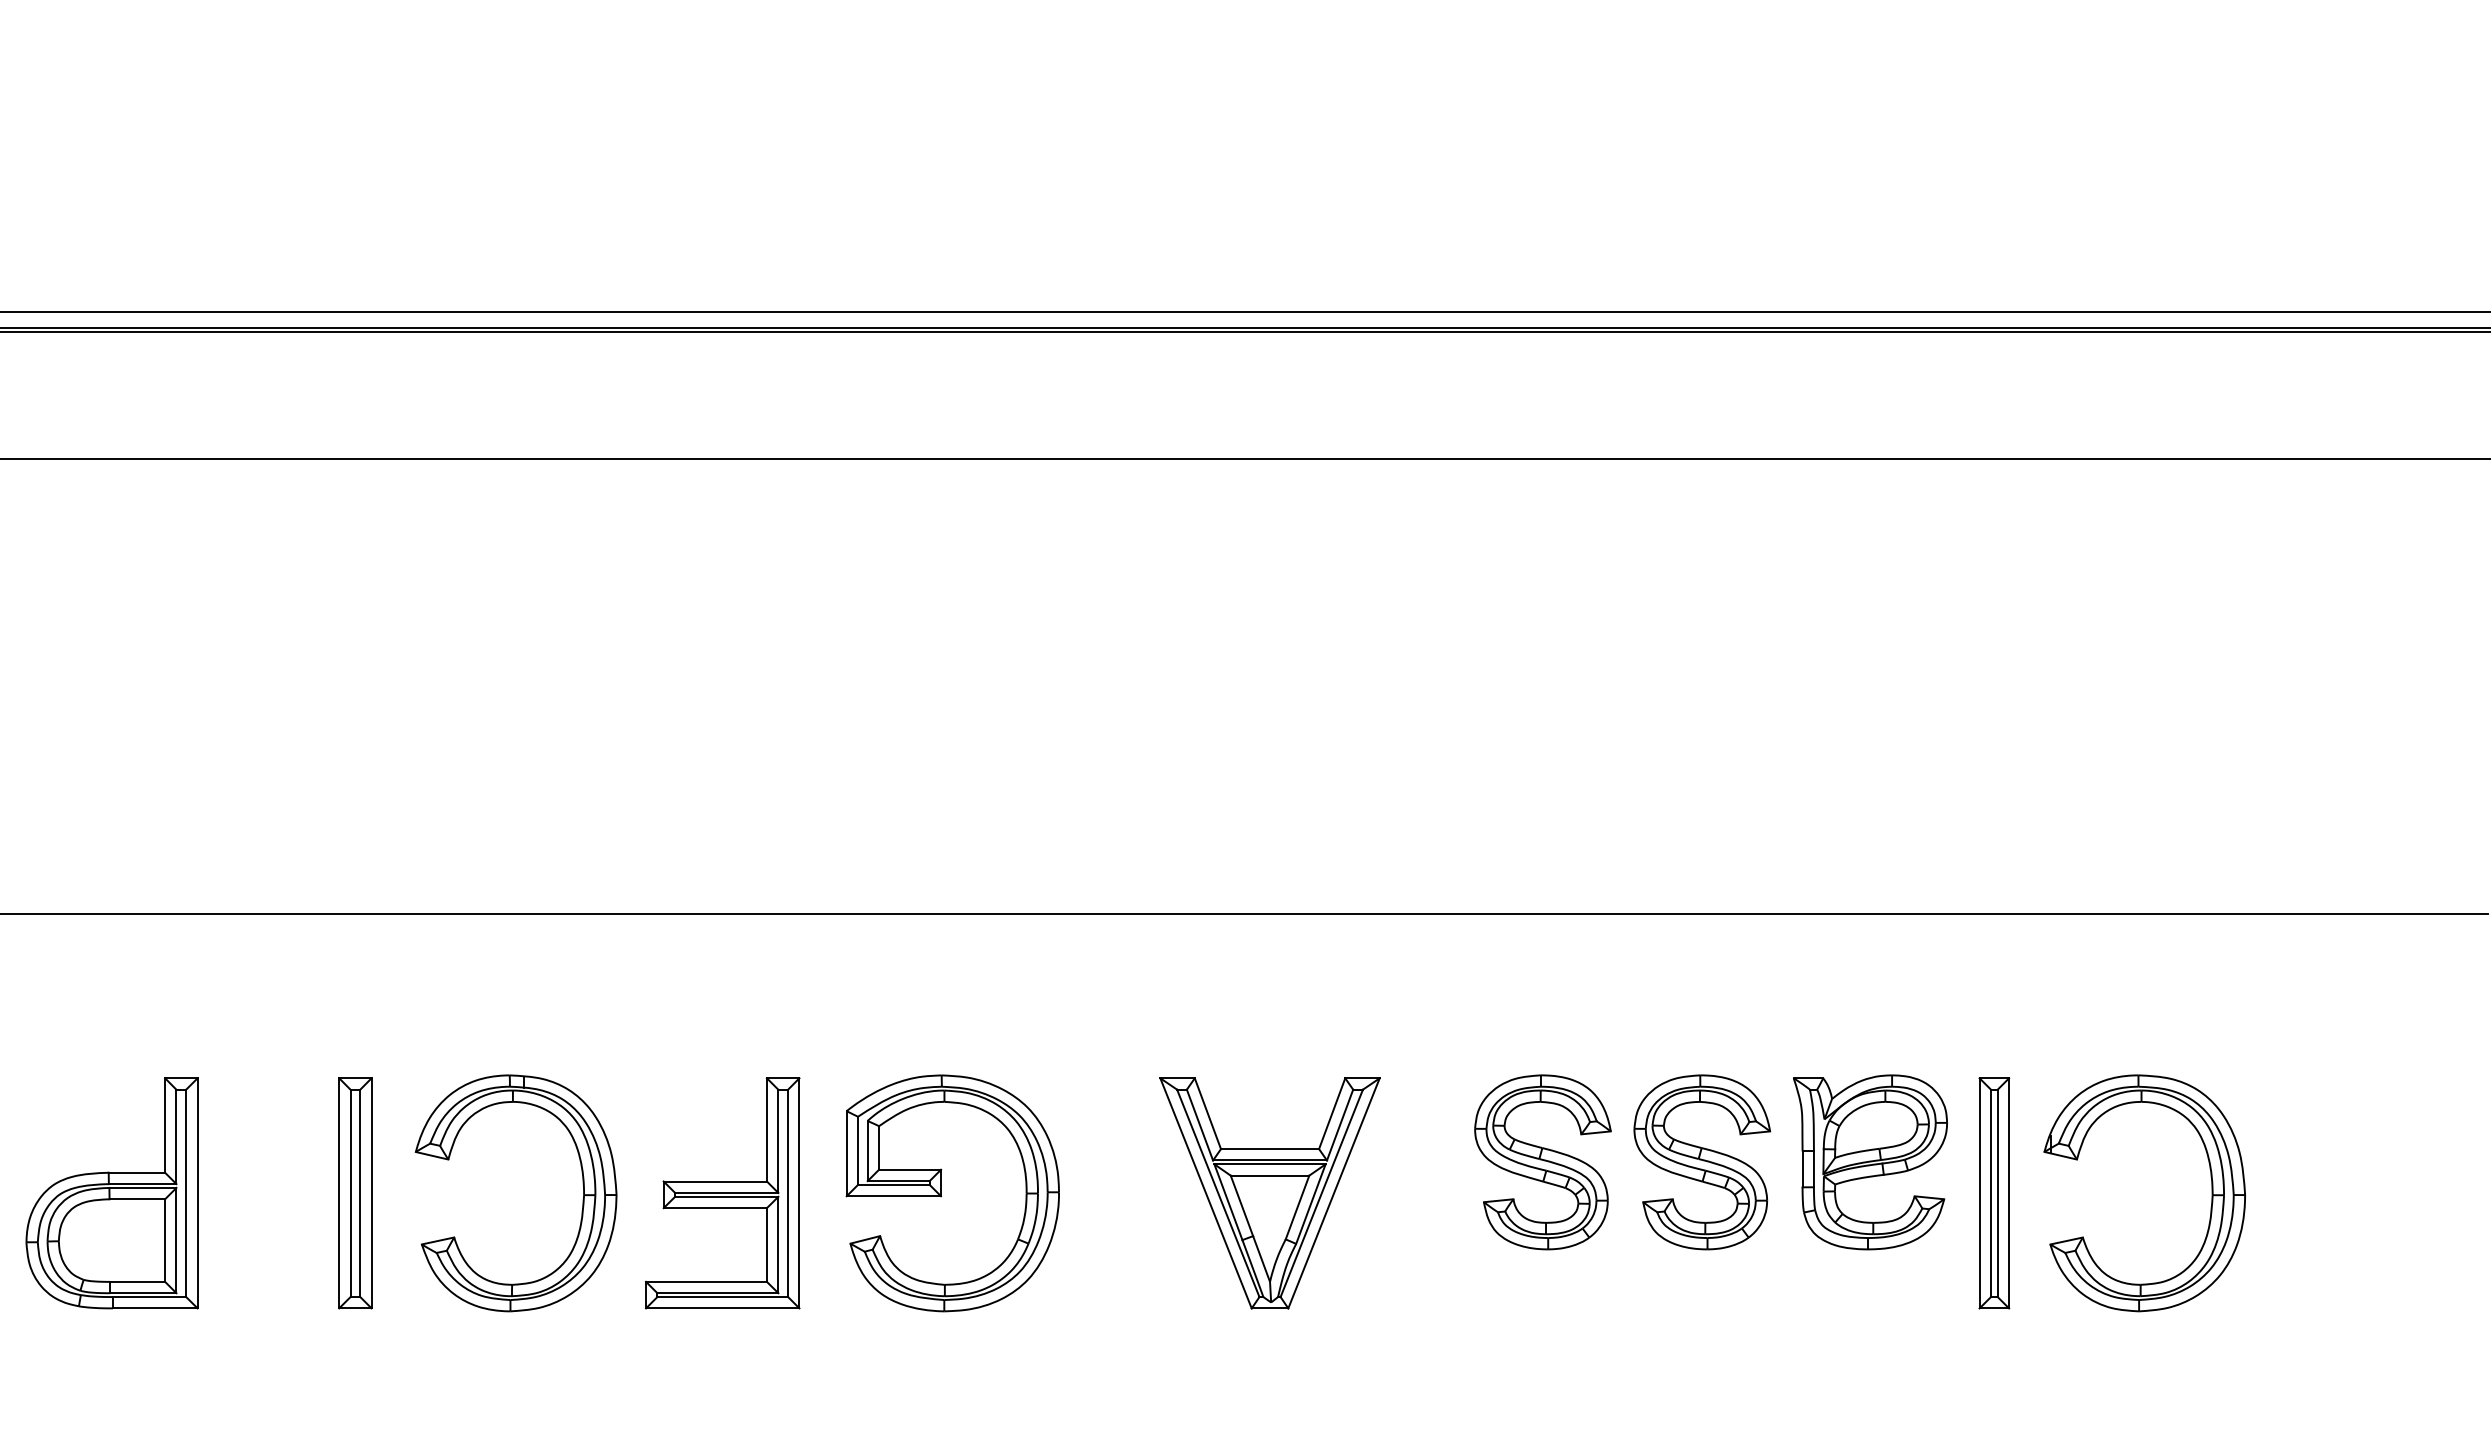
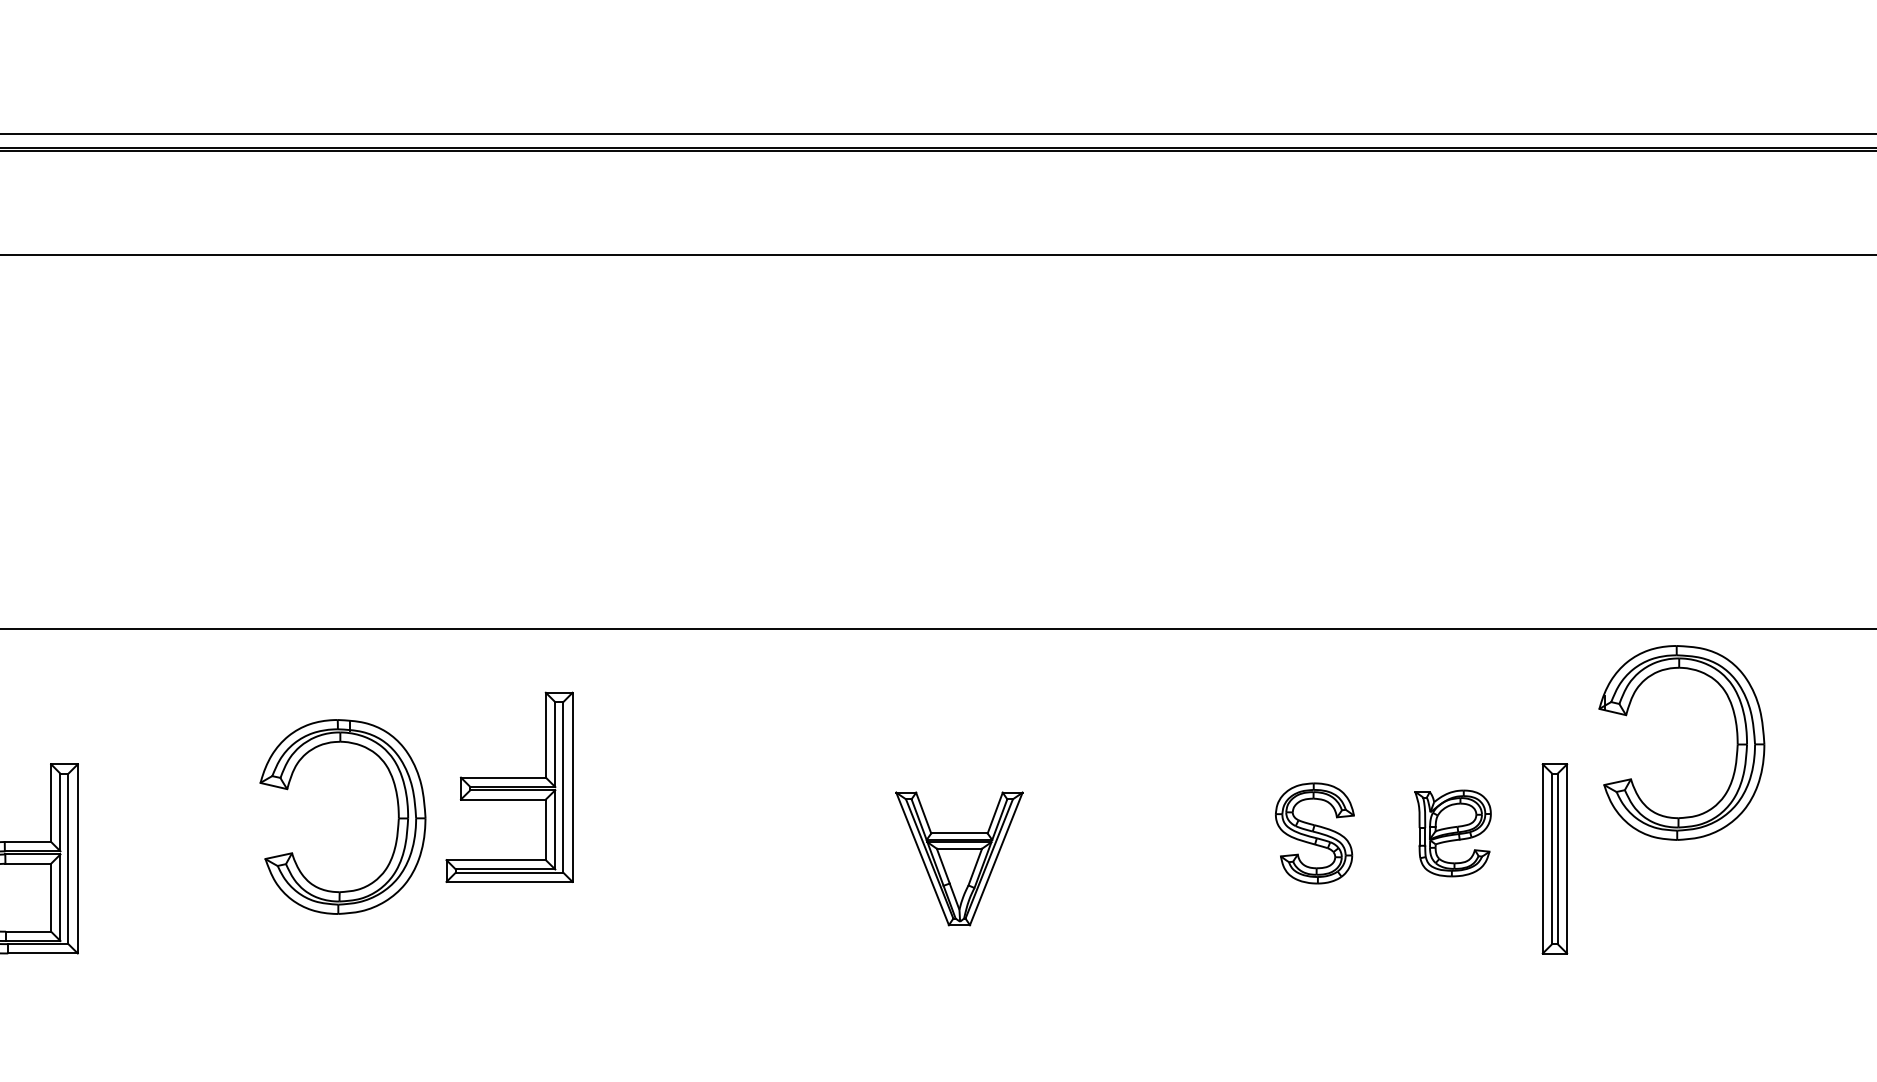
part: (1542, 1162) -> (1183, 833), removed
part: (1702, 1162) -> (1315, 833), size x0.7
part: (1870, 1162) -> (1453, 833), size x0.6
part: (355, 1193) -> (207, 859), removed
part: (722, 1193) -> (509, 787), moved
part: (1269, 1193) -> (959, 859), size x0.7
part: (2211, 1193) -> (1736, 743), moved
part: (942, 1196) -> (690, 861), removed
part: (582, 1199) -> (397, 822), moved

